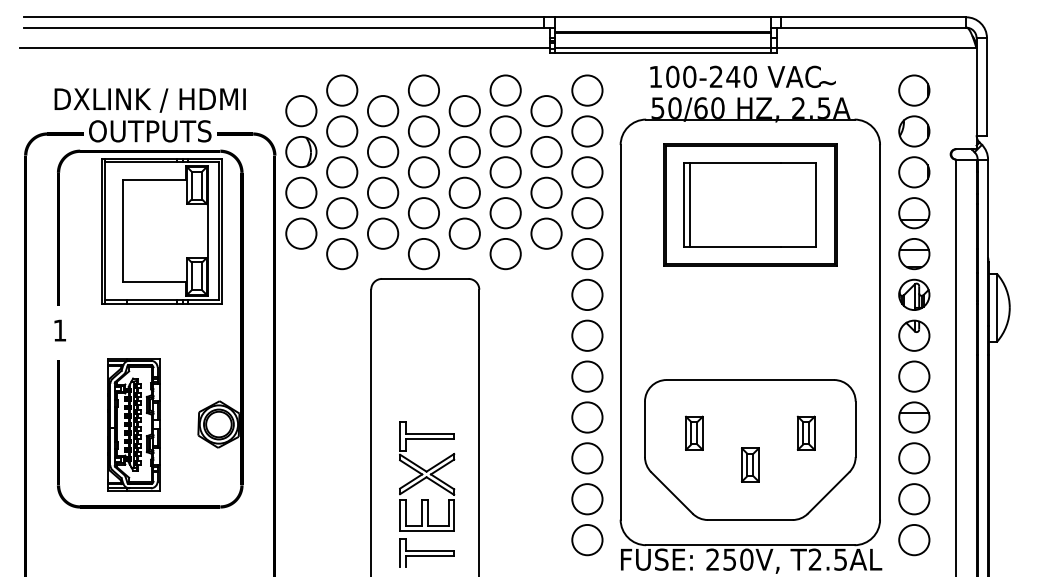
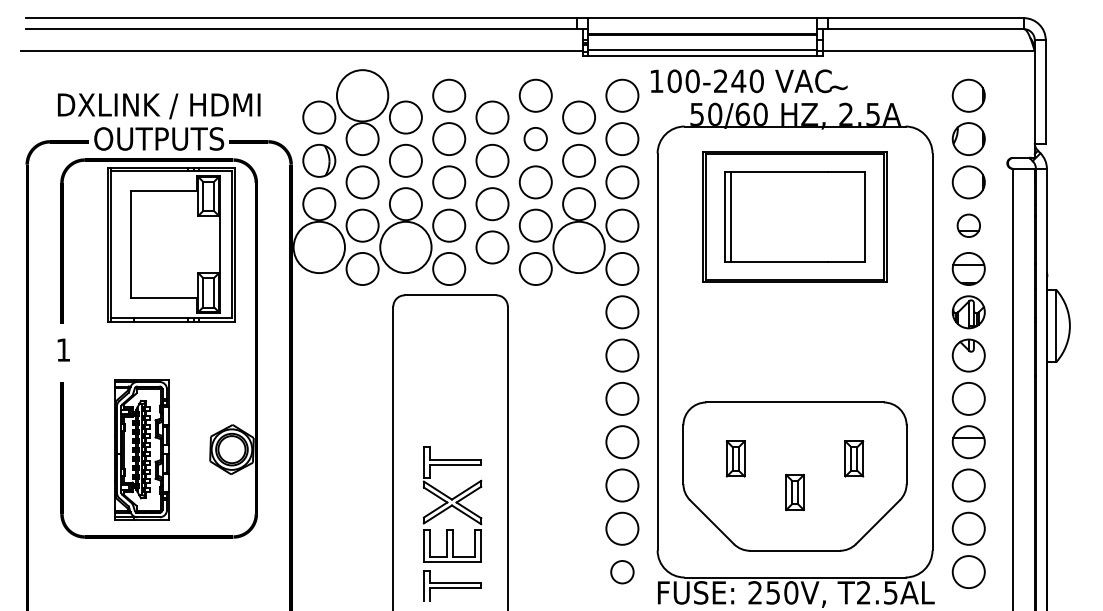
text: (742, 76) -> (748, 80), moved
circle: (342, 90) -> (362, 95), size x1.6
circle: (505, 131) -> (535, 139), size x0.7
part: (914, 213) -> (968, 226), size x0.7
circle: (301, 233) -> (319, 247), size x1.6
circle: (382, 233) -> (405, 247), size x1.6
circle: (546, 233) -> (579, 247), size x1.6
circle: (587, 540) -> (622, 572), size x0.7

